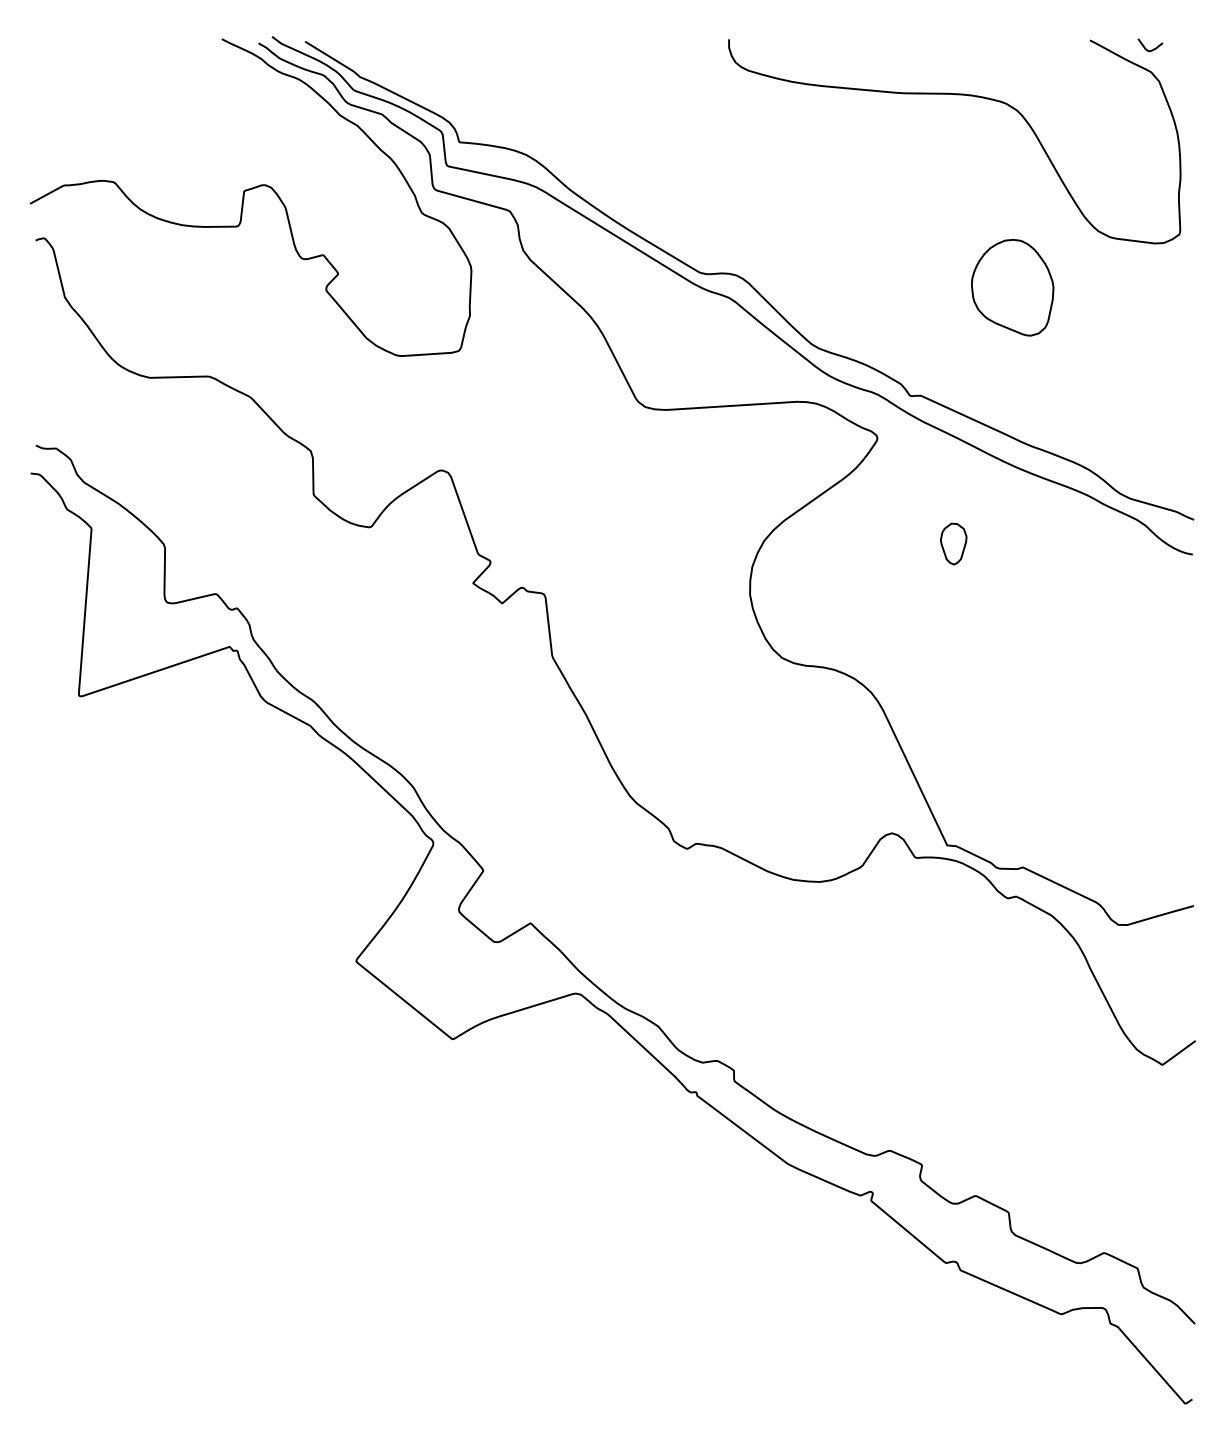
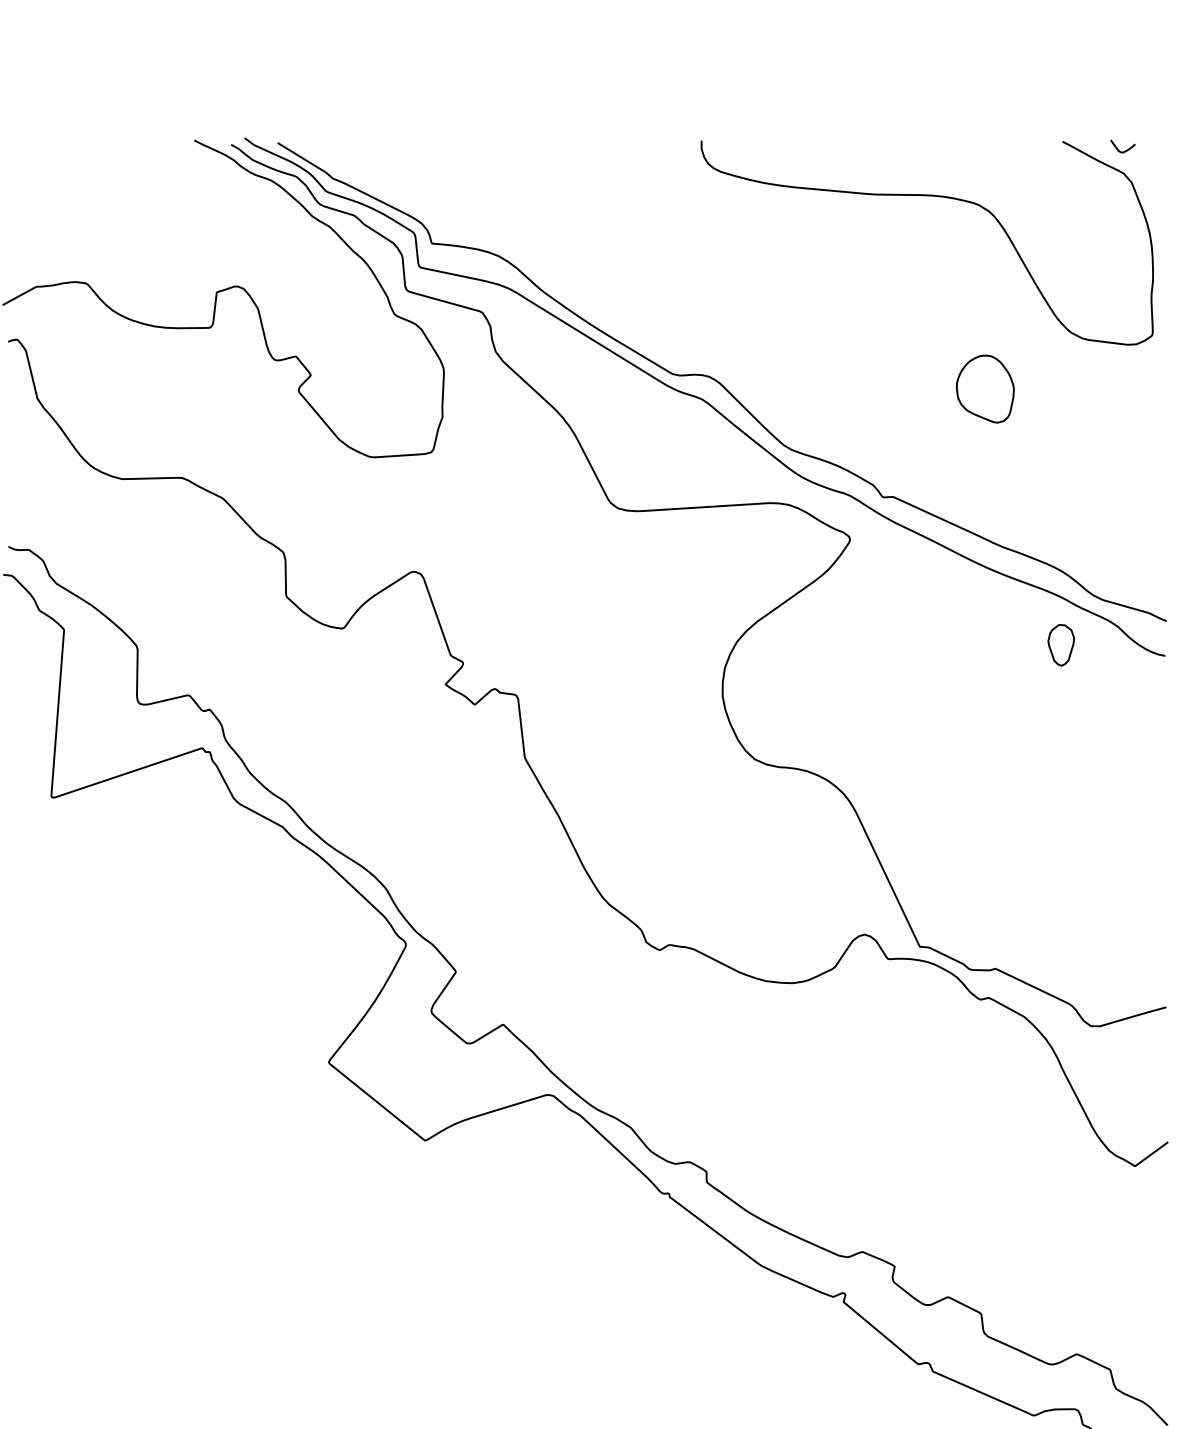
part: (1012, 287) -> (985, 388), size x0.7
part: (953, 543) -> (1061, 644), moved

